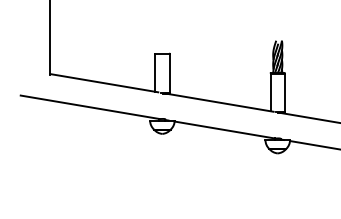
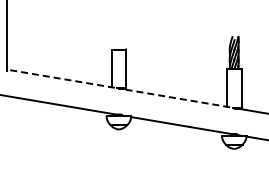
line: (104, 83) -> (61, 79), solid -> dashed
line: (219, 102) -> (176, 98), solid -> dashed

